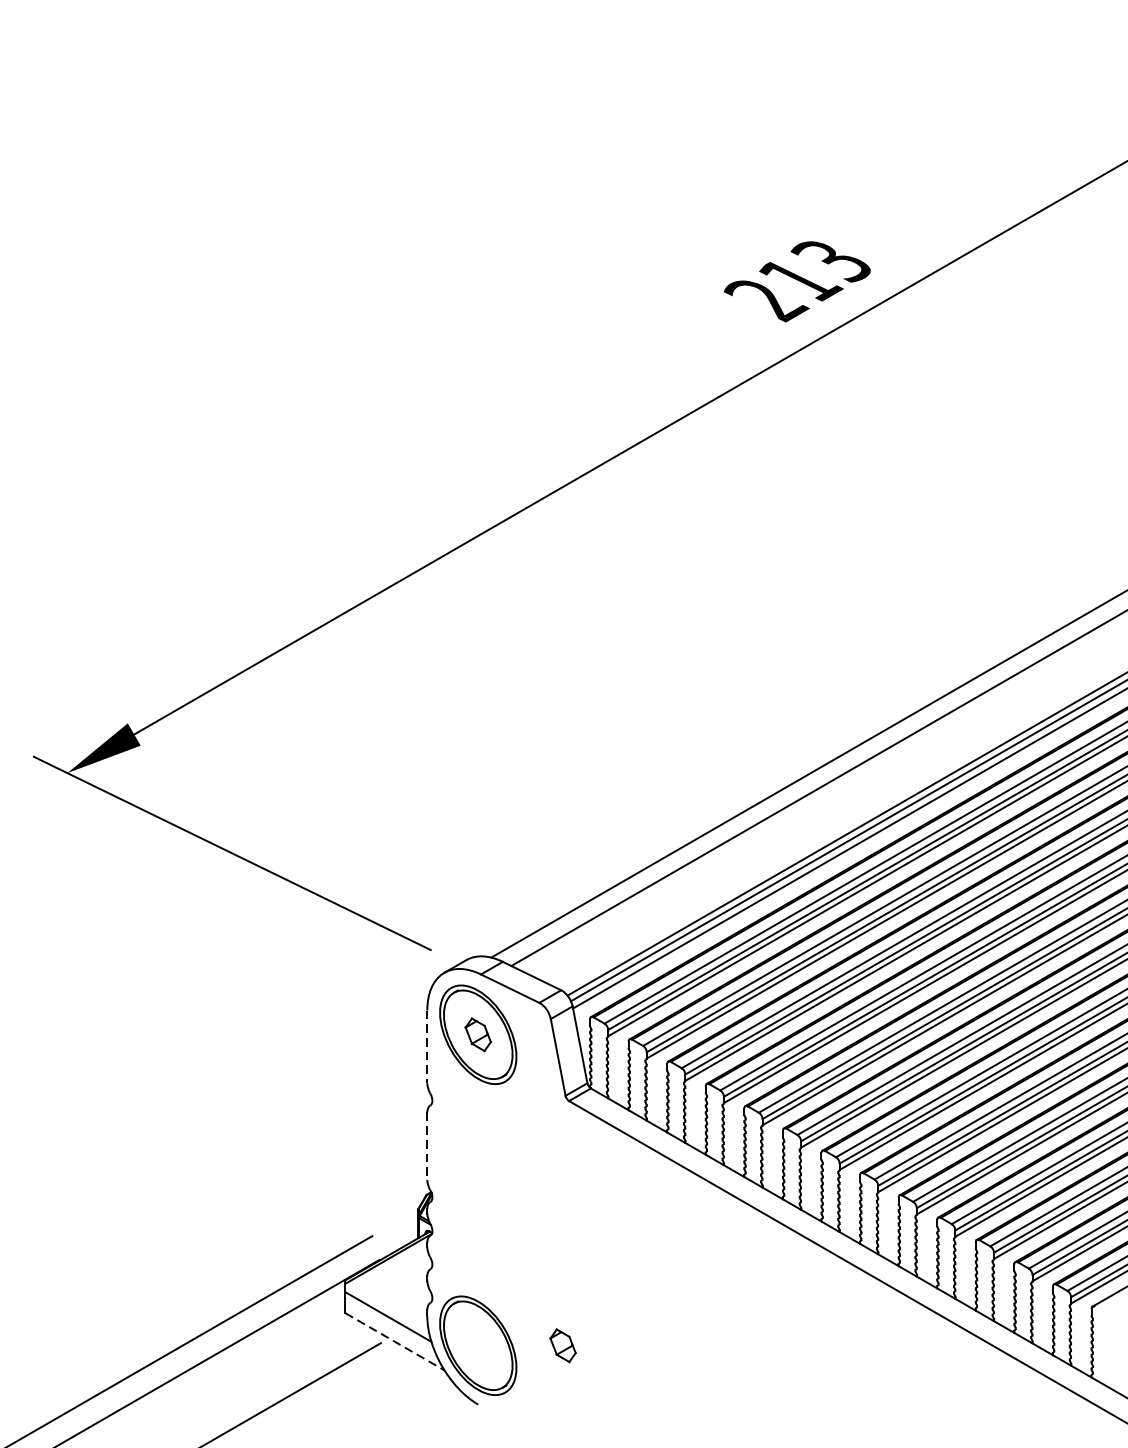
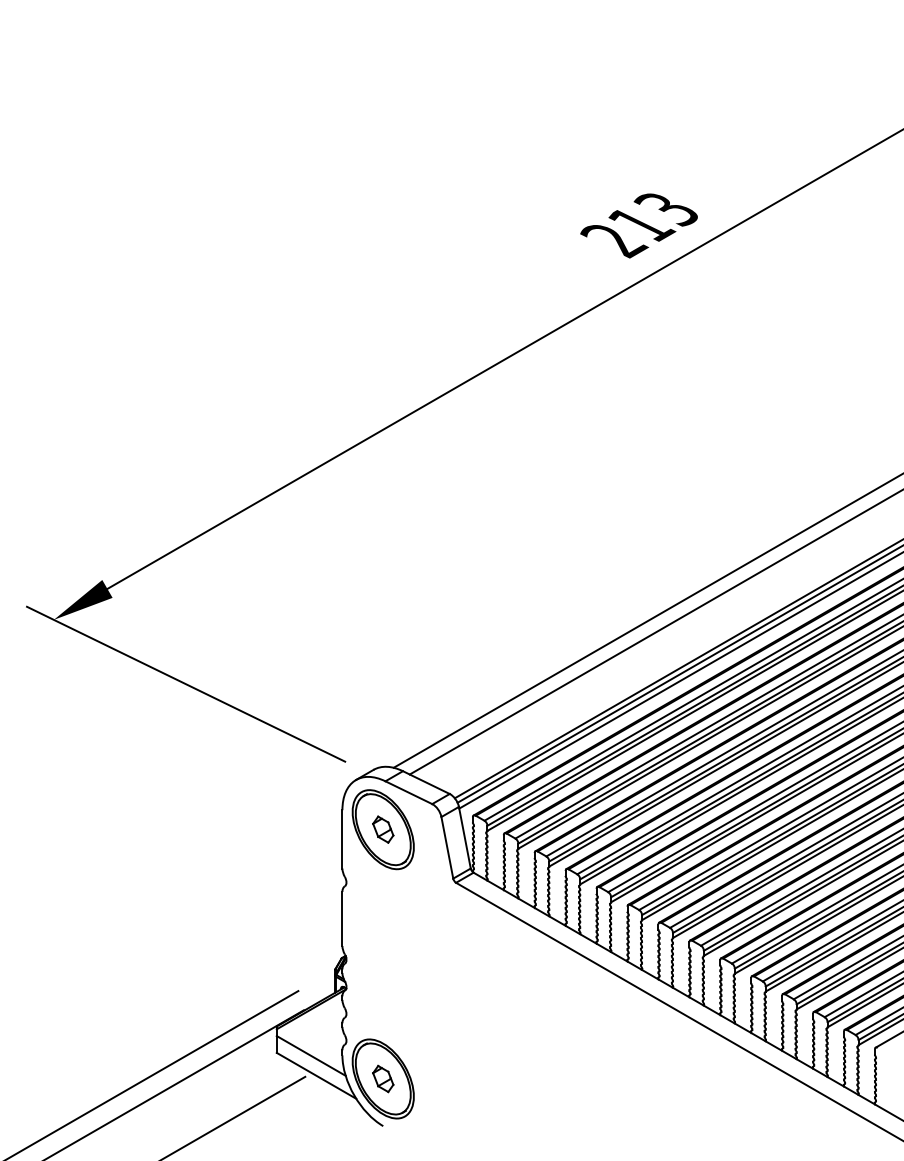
line: (427, 1047) -> (342, 839), dashed -> solid
line: (427, 1146) -> (342, 919), dashed -> solid
line: (394, 1341) -> (316, 1075), dashed -> solid
part: (563, 1345) -> (383, 1078), moved

